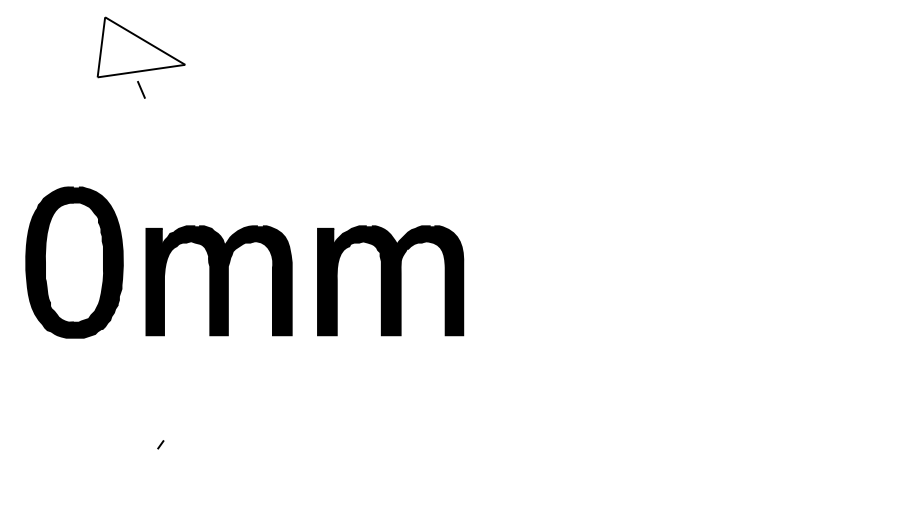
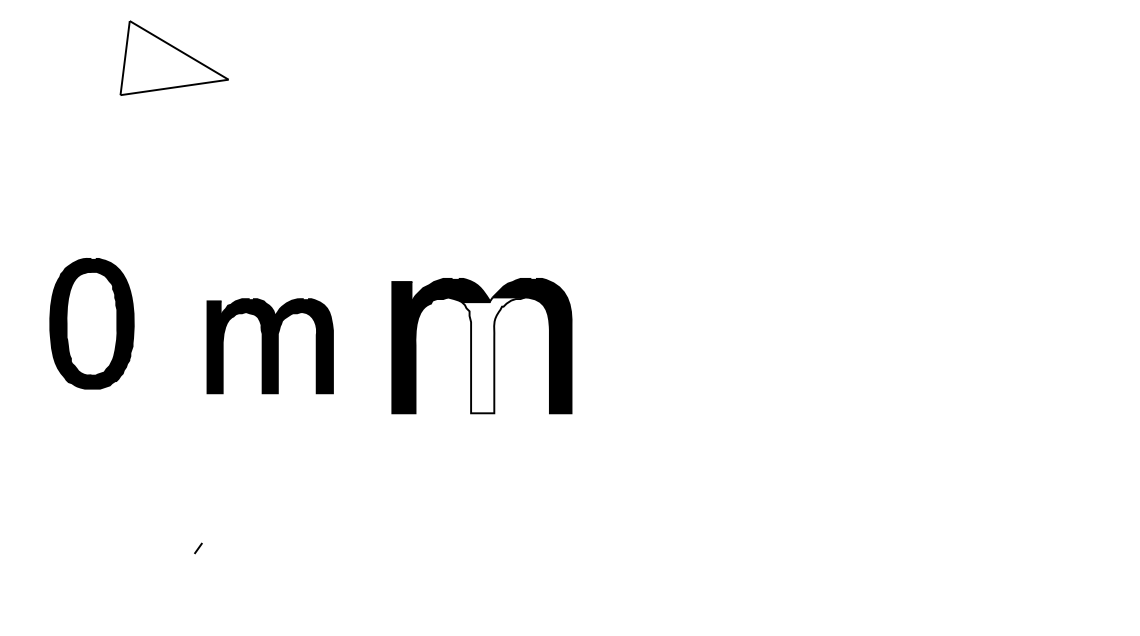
line: (141, 89) -> (174, 110), removed
part: (74, 262) -> (91, 323), size x0.7
part: (218, 281) -> (269, 346), size x0.7
fill: (399, 288) -> (493, 355), removed

